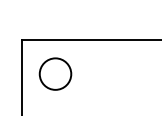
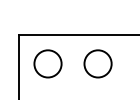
circle: (113, 73) -> (98, 63), added

